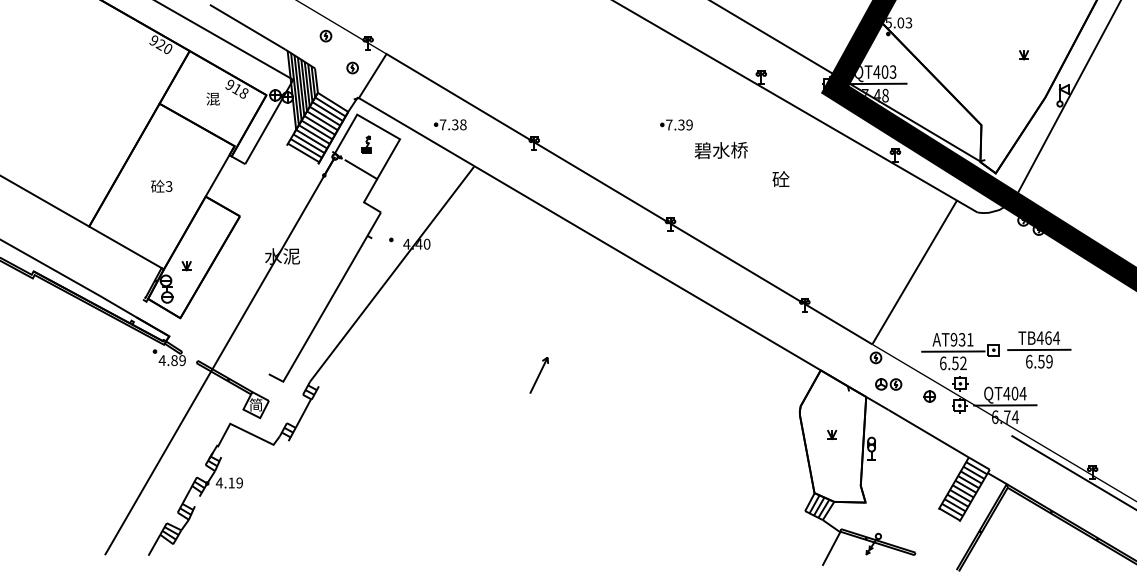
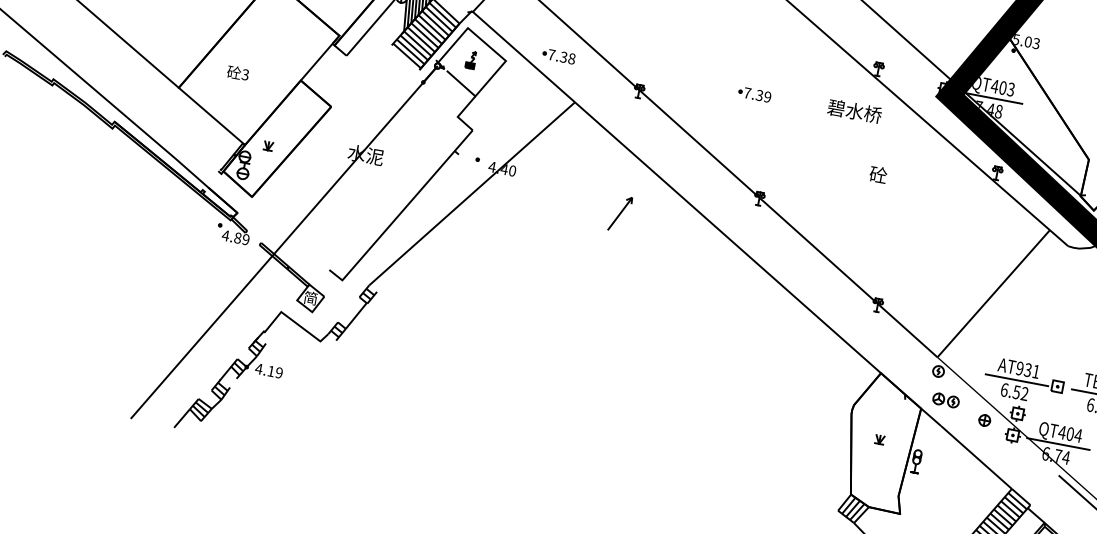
part: (676, 124) -> (754, 94), moved
text: (720, 150) -> (853, 111), moved
text: (161, 186) -> (237, 73), moved
part: (538, 375) -> (619, 213), moved

